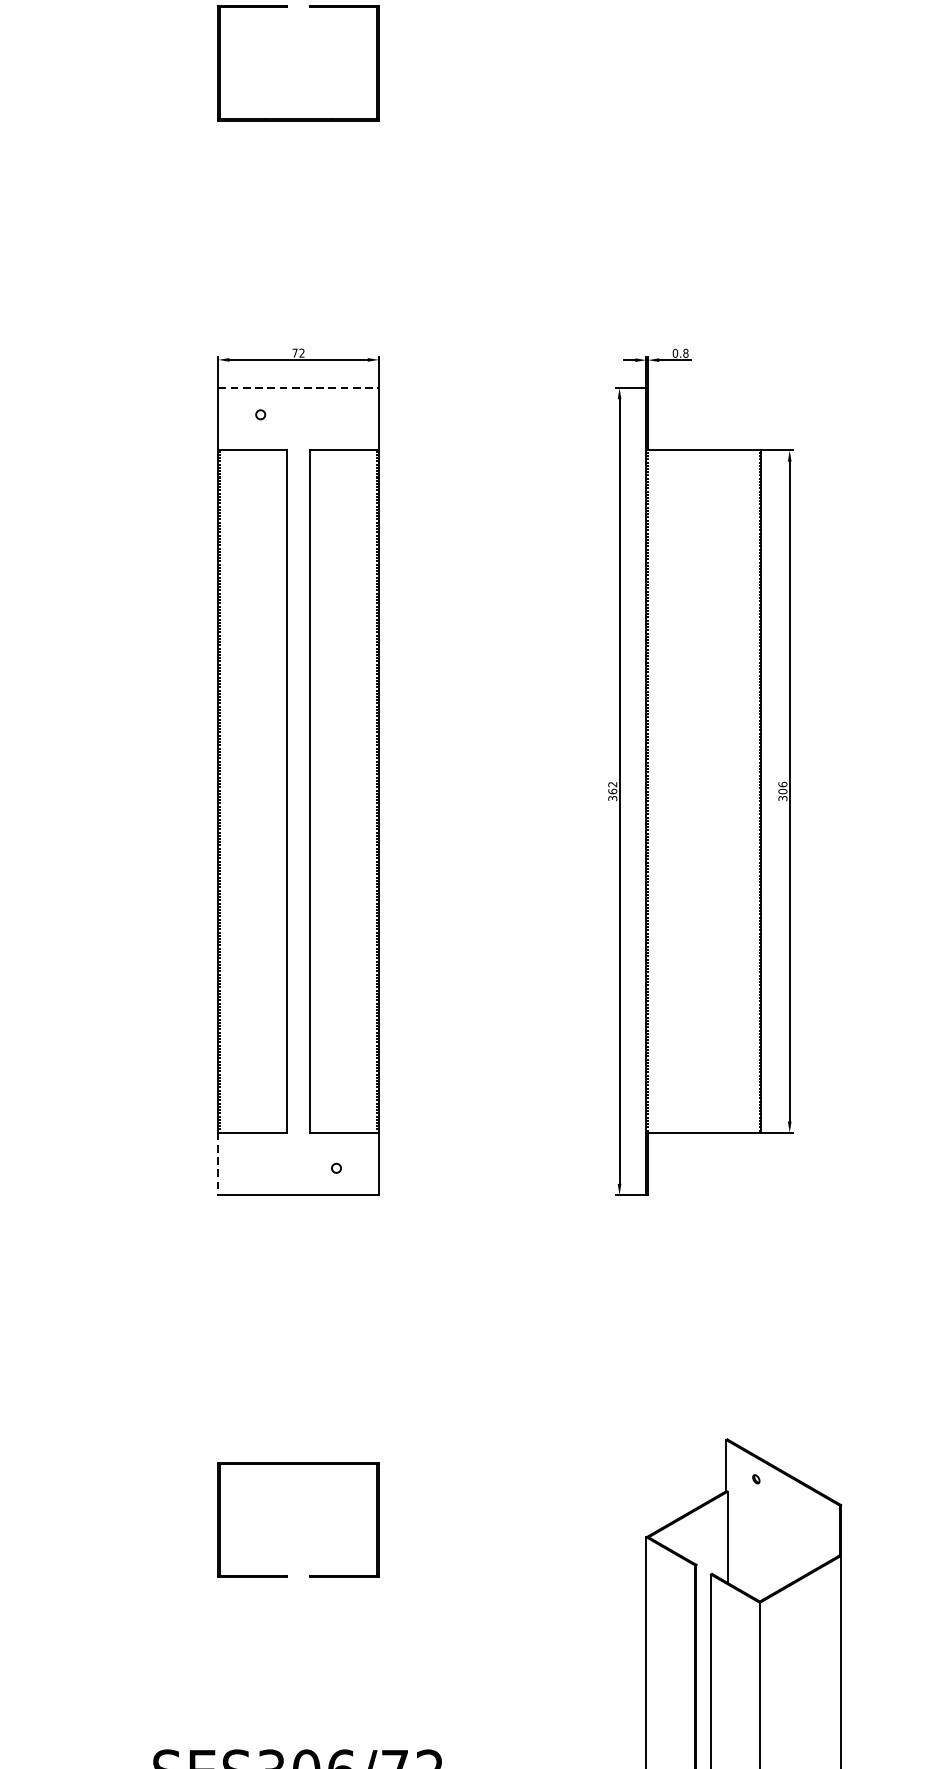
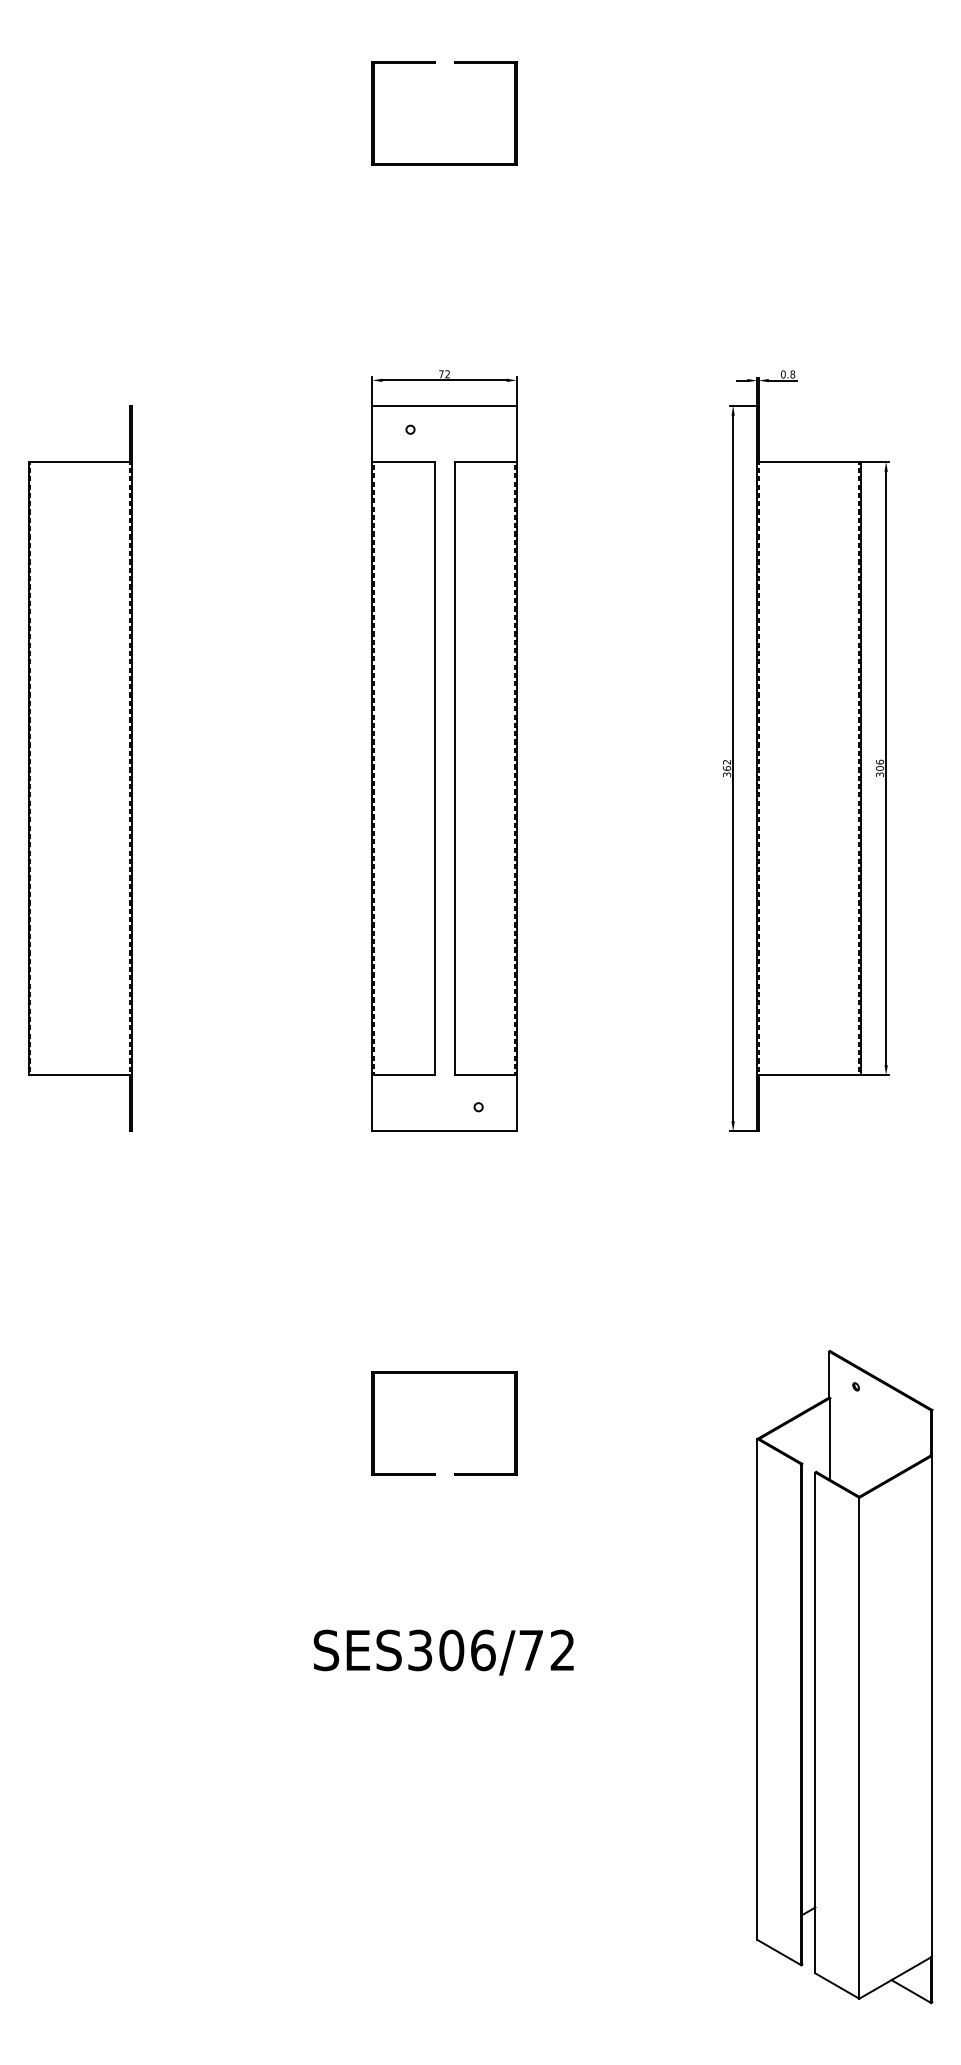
line: (299, 387) -> (445, 405), dashed -> solid
line: (218, 1164) -> (372, 1103), dashed -> solid

